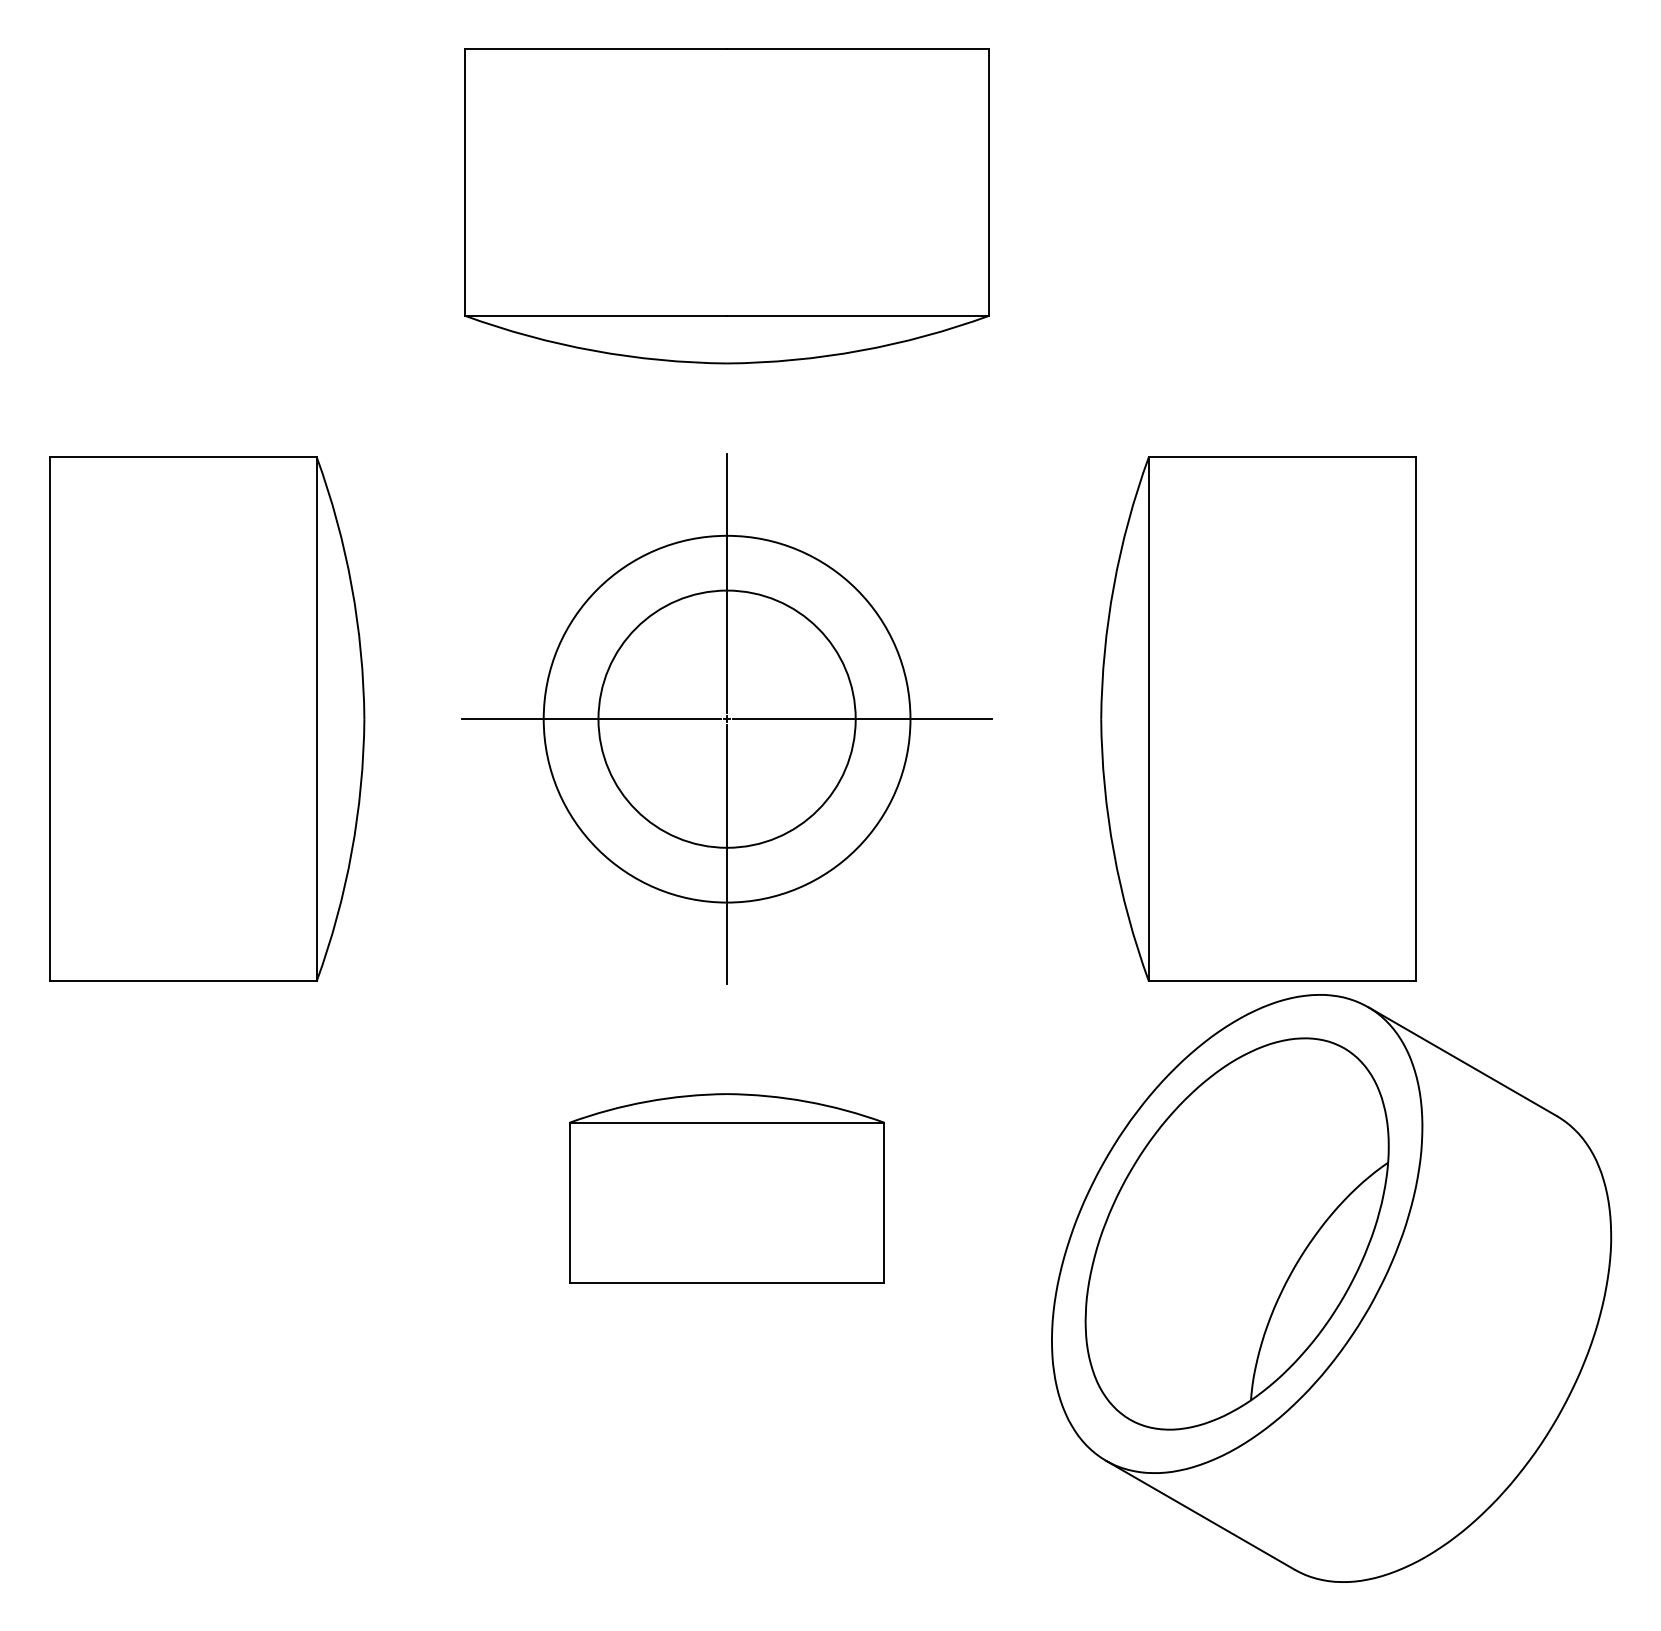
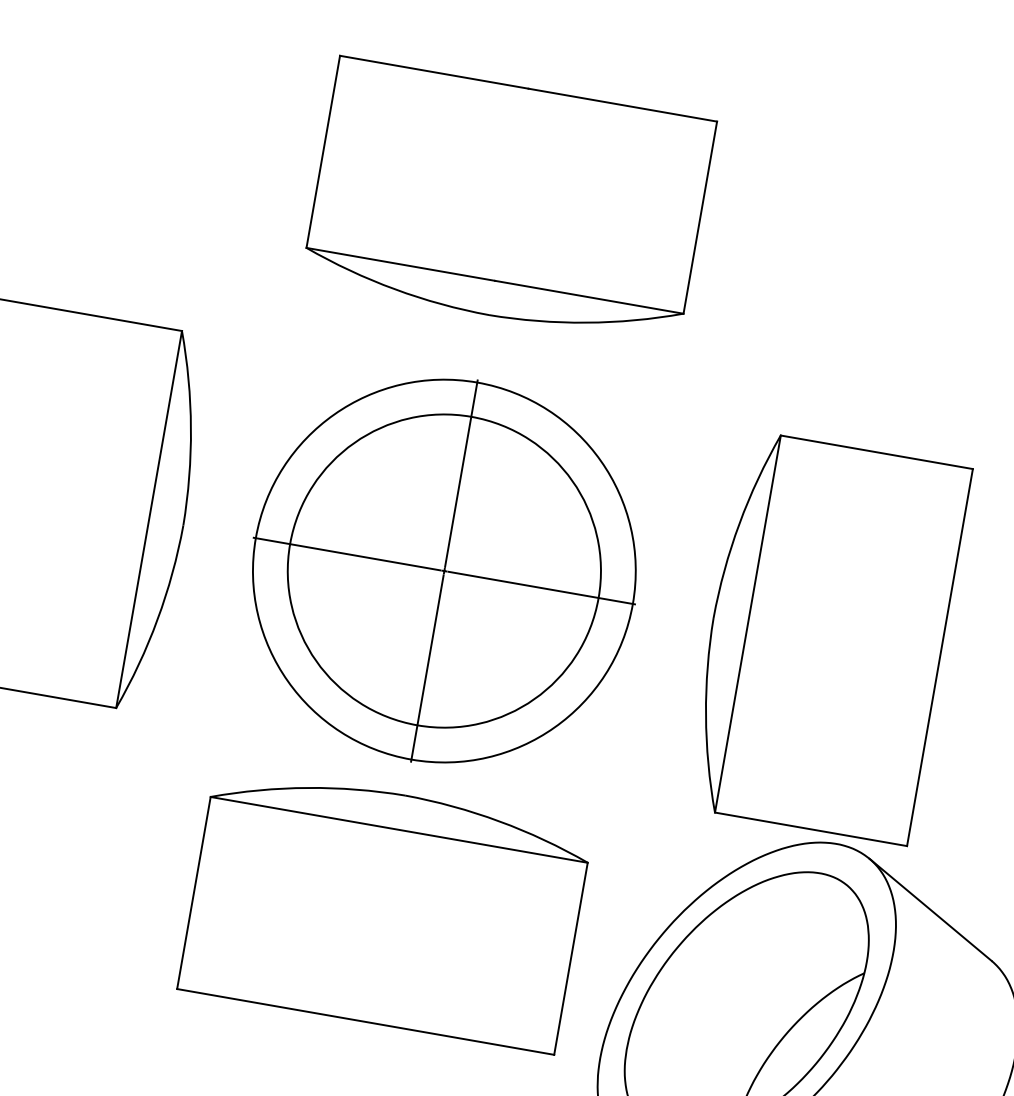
circle: (726, 718) -> (444, 570), size x1.67
circle: (727, 719) -> (444, 571), size x1.43
part: (726, 1188) -> (385, 908), size x1.67

